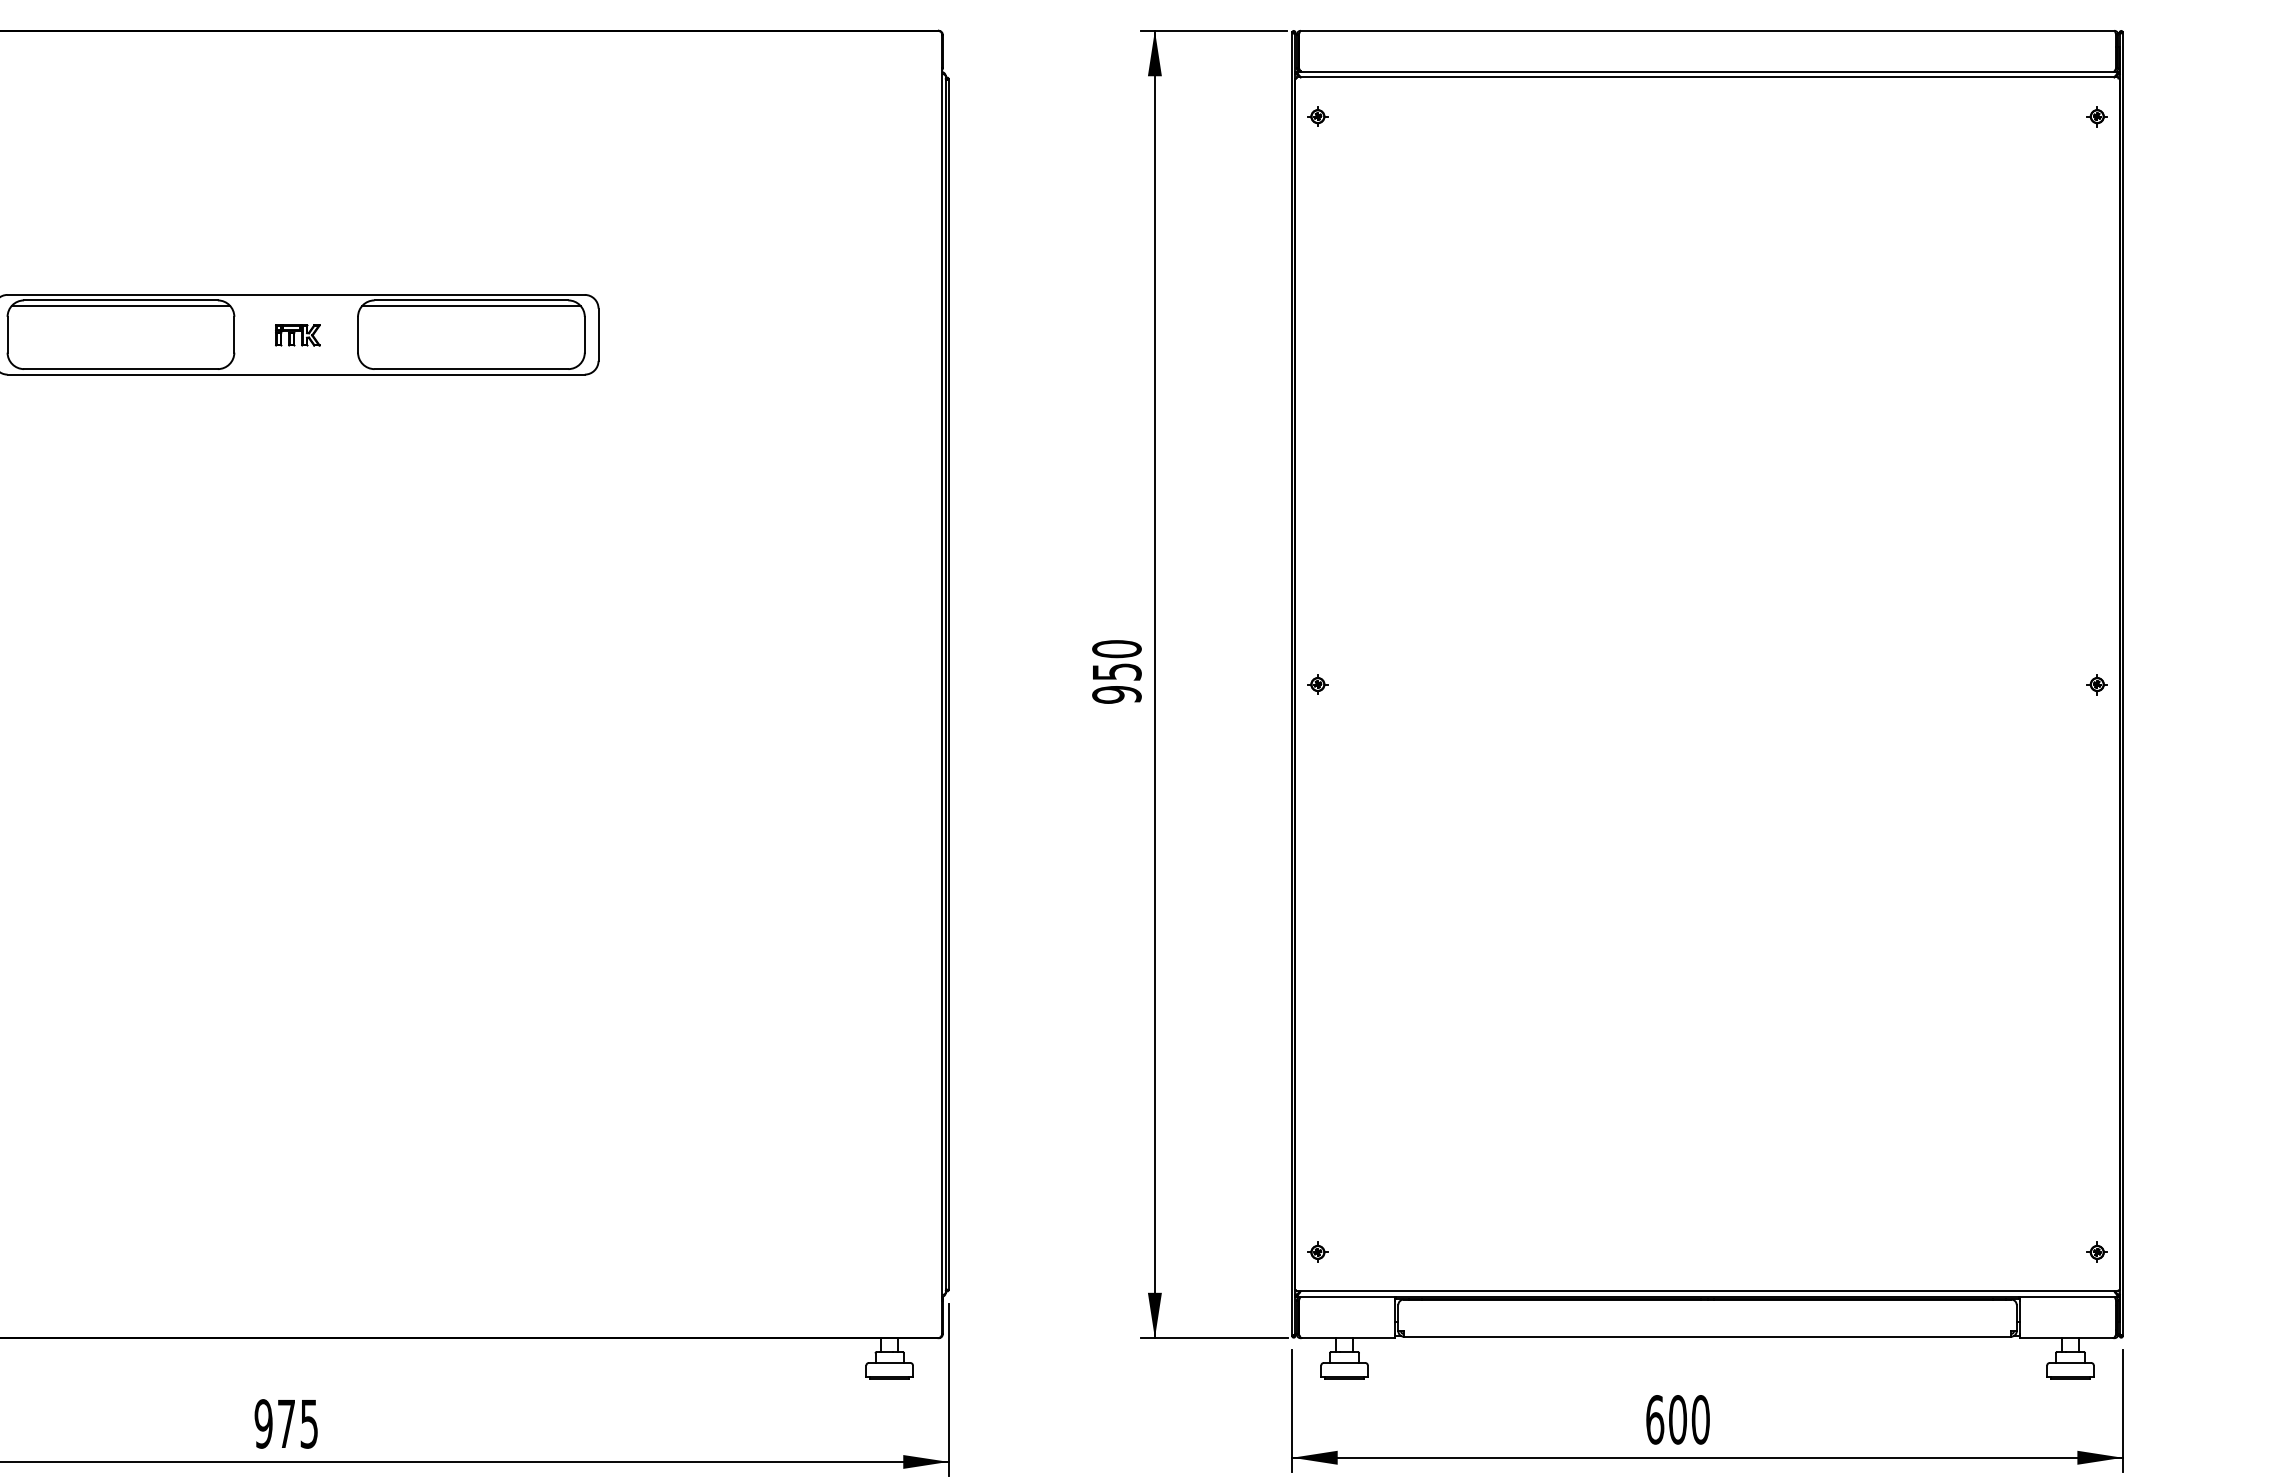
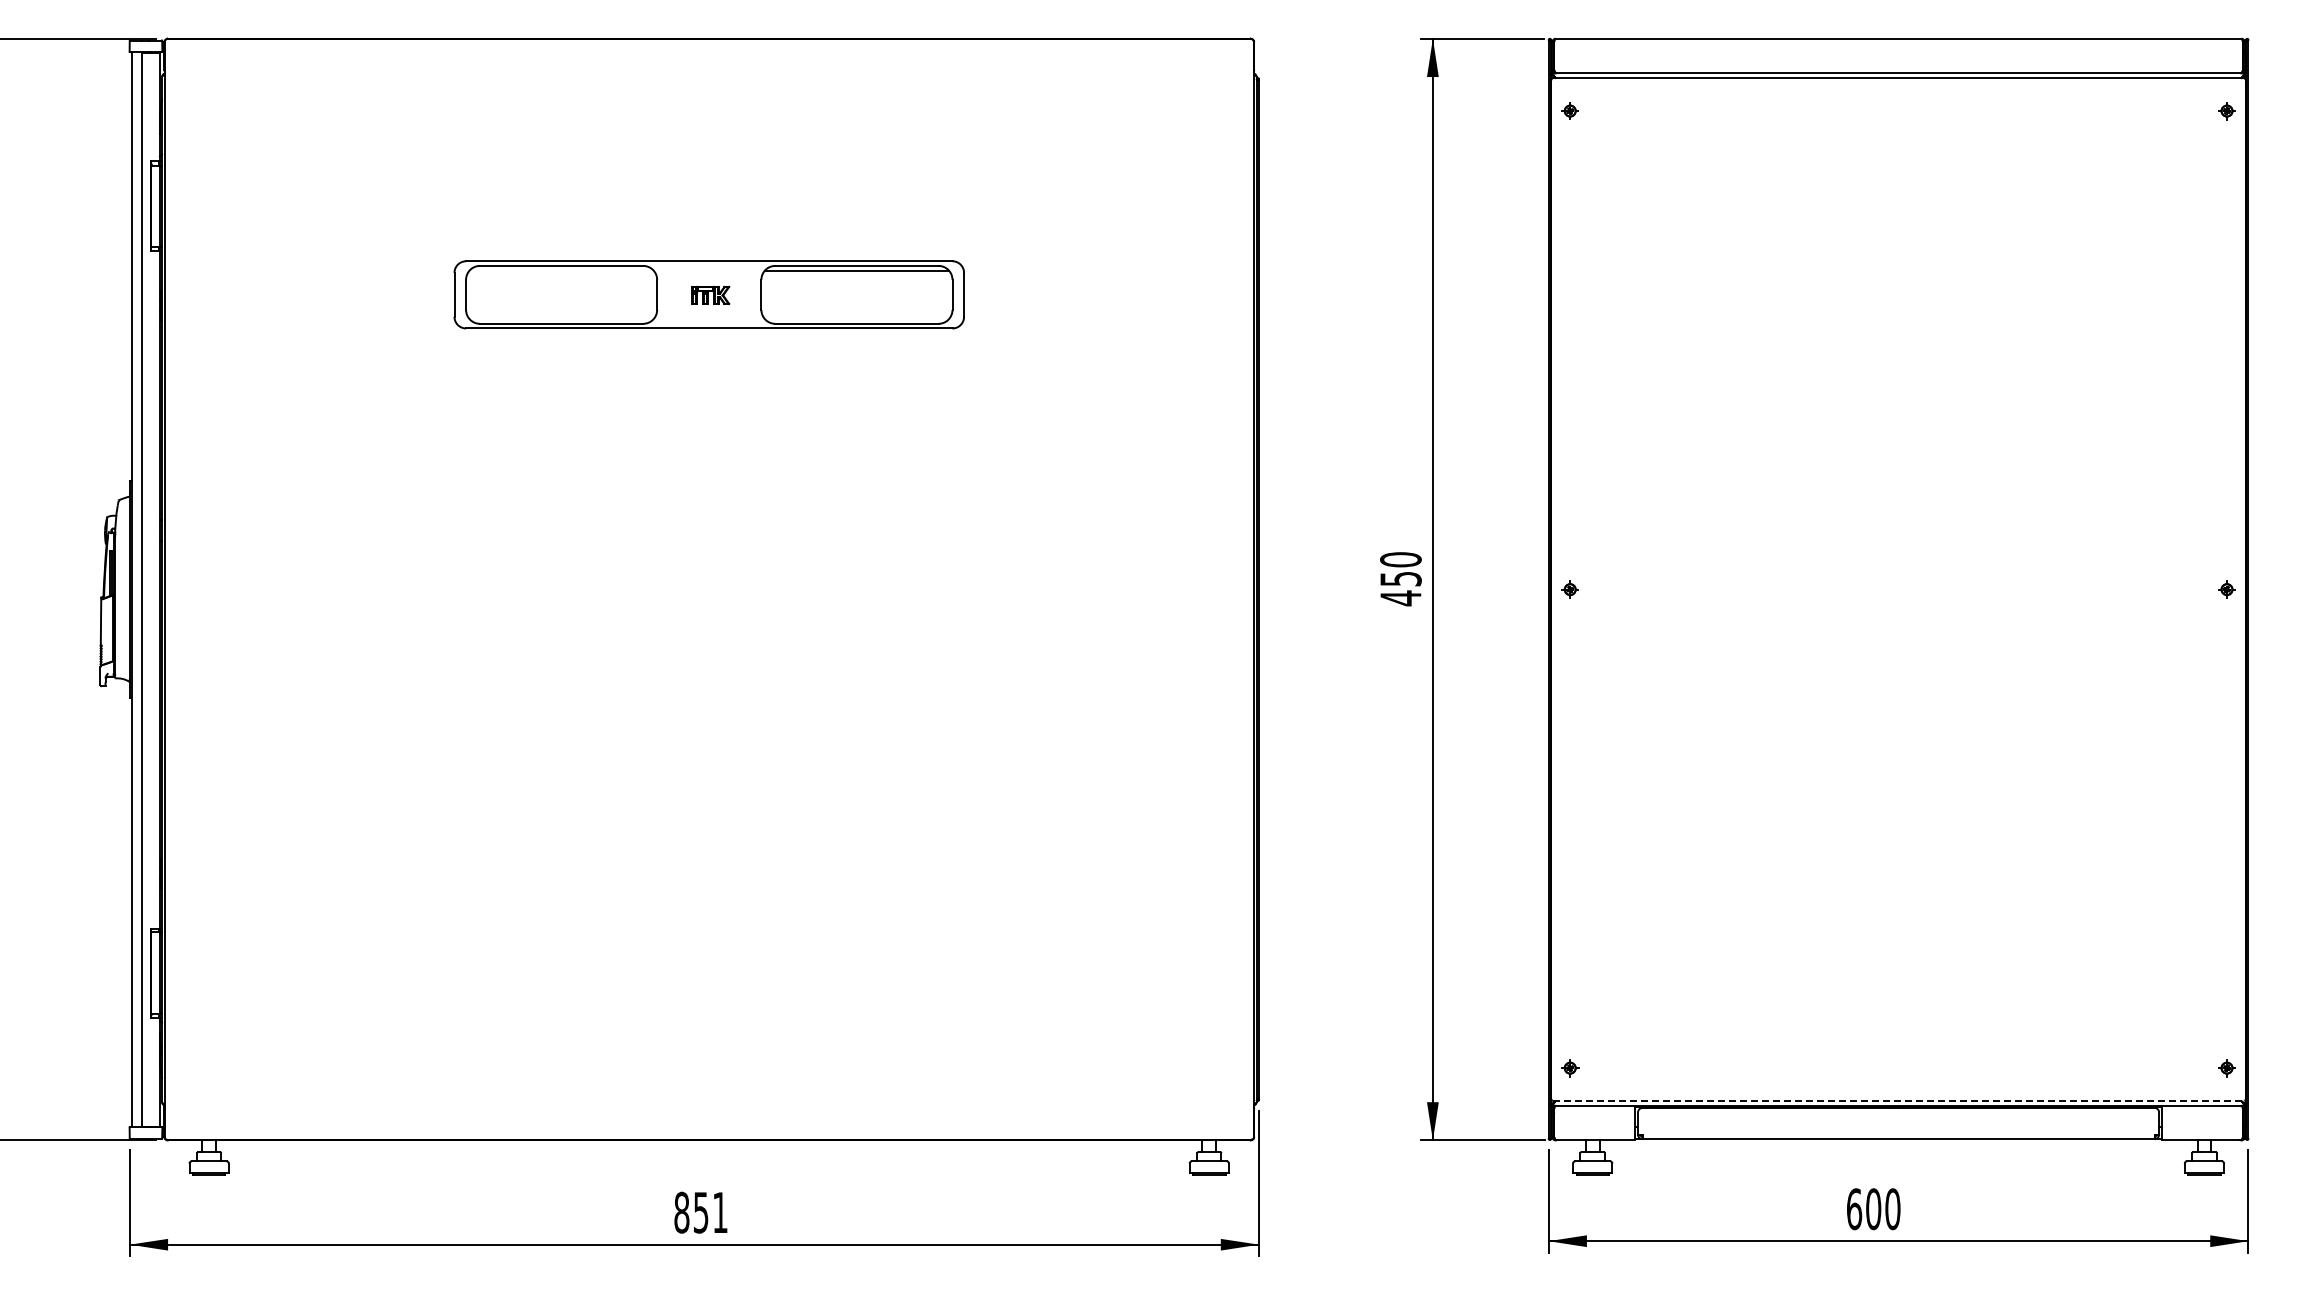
line: (120, 305) -> (561, 270), removed
text: (1116, 695) -> (1400, 598), 950 -> 450
line: (1707, 1291) -> (1898, 1101), solid -> dashed
text: (285, 1423) -> (700, 1212), 975 -> 851

